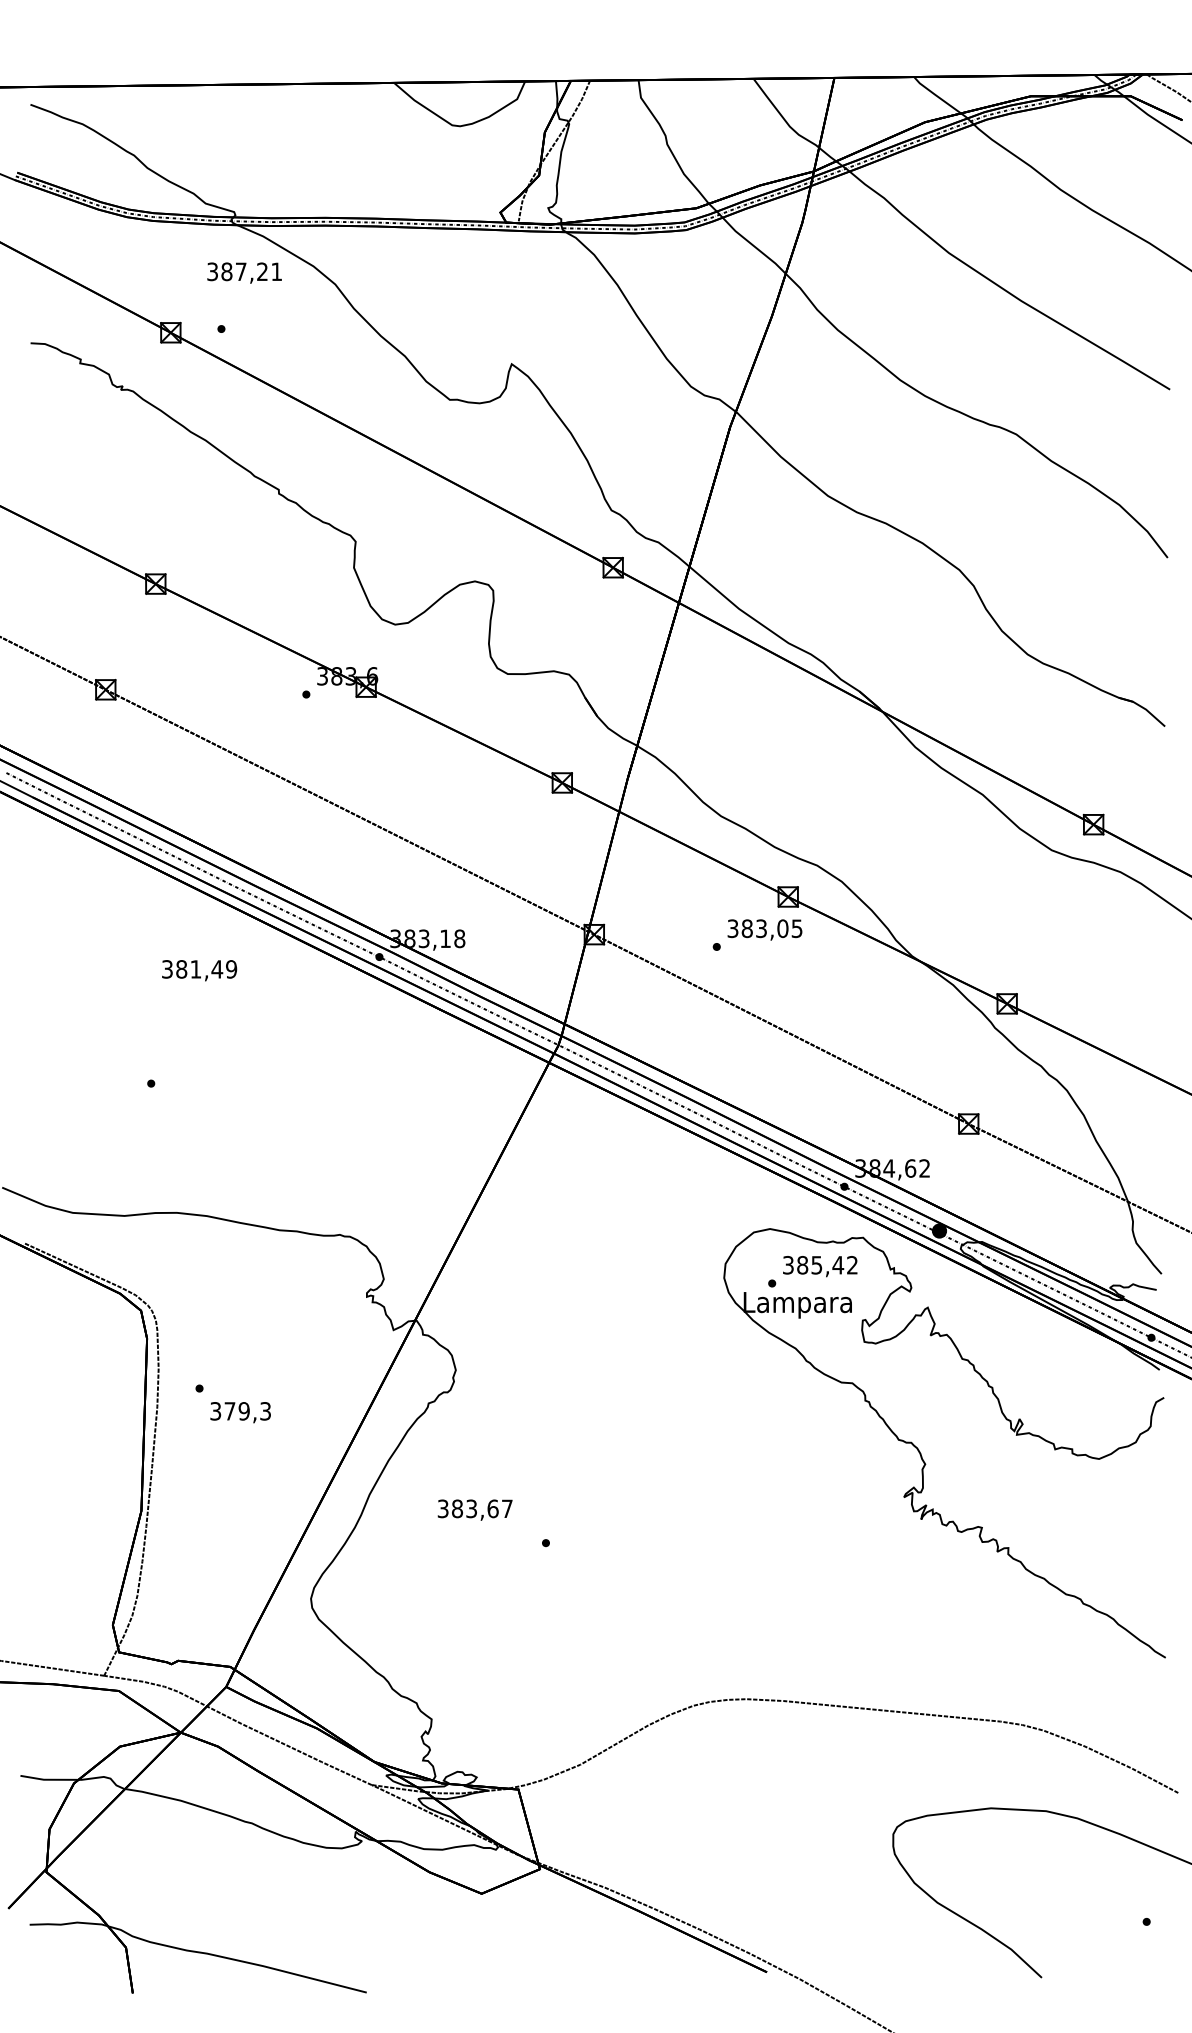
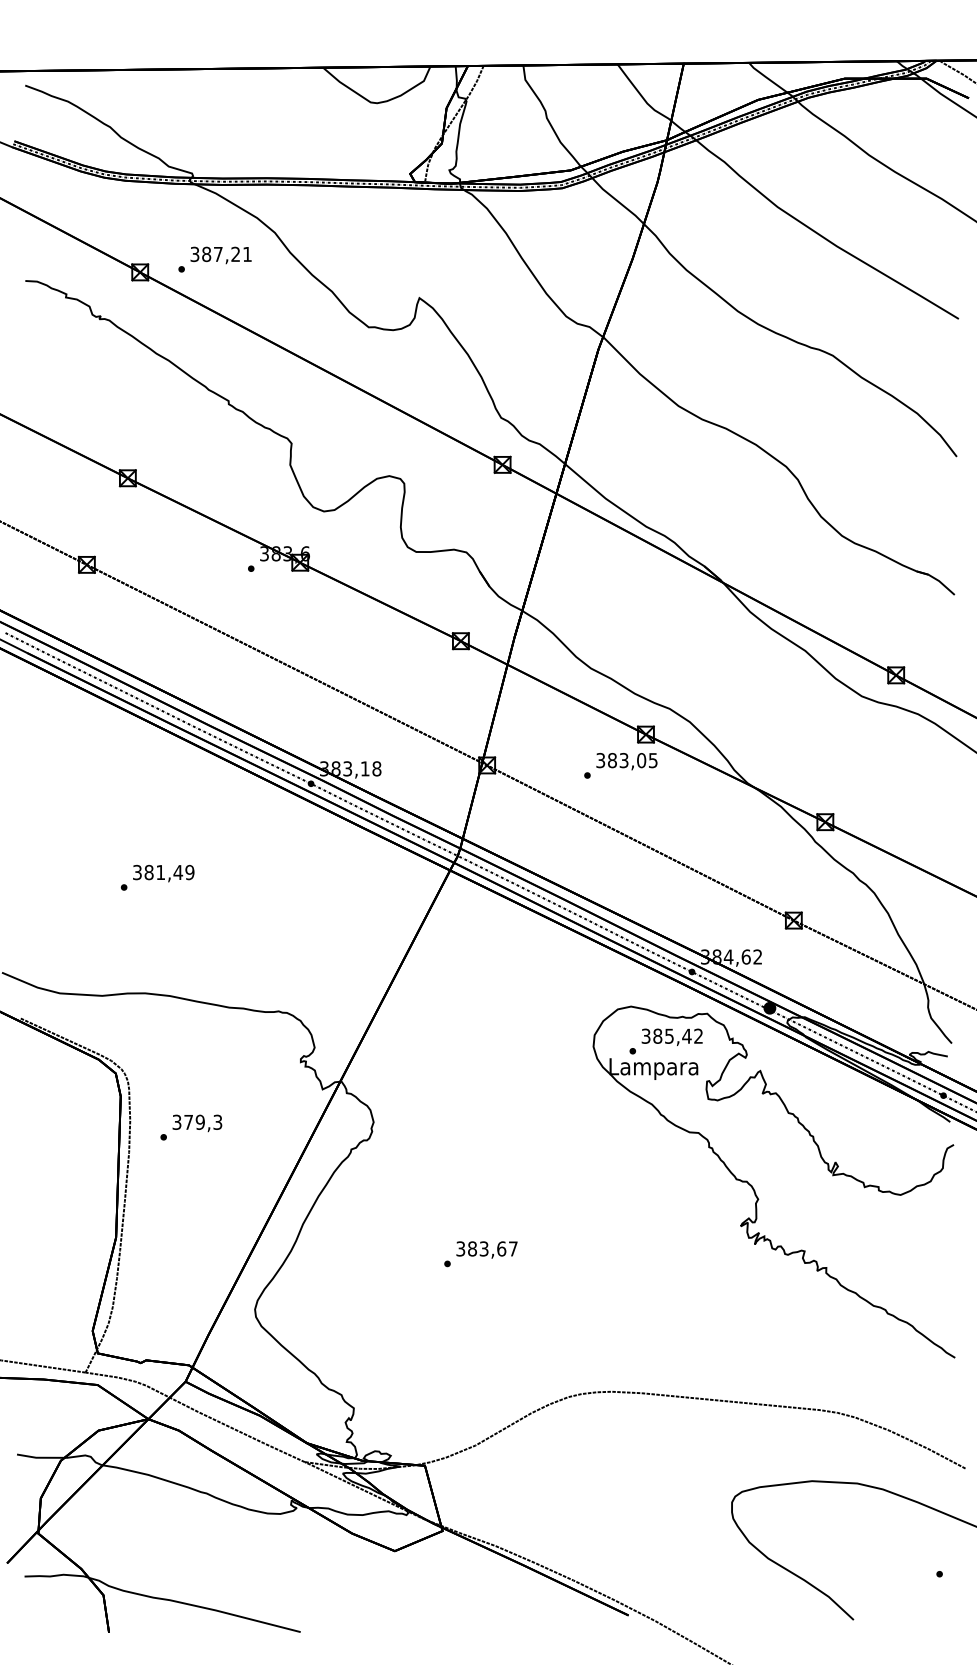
text: (244, 272) -> (221, 254), moved
text: (199, 970) -> (163, 873), moved
text: (240, 1412) -> (197, 1123), moved
text: (474, 1509) -> (486, 1249), moved

